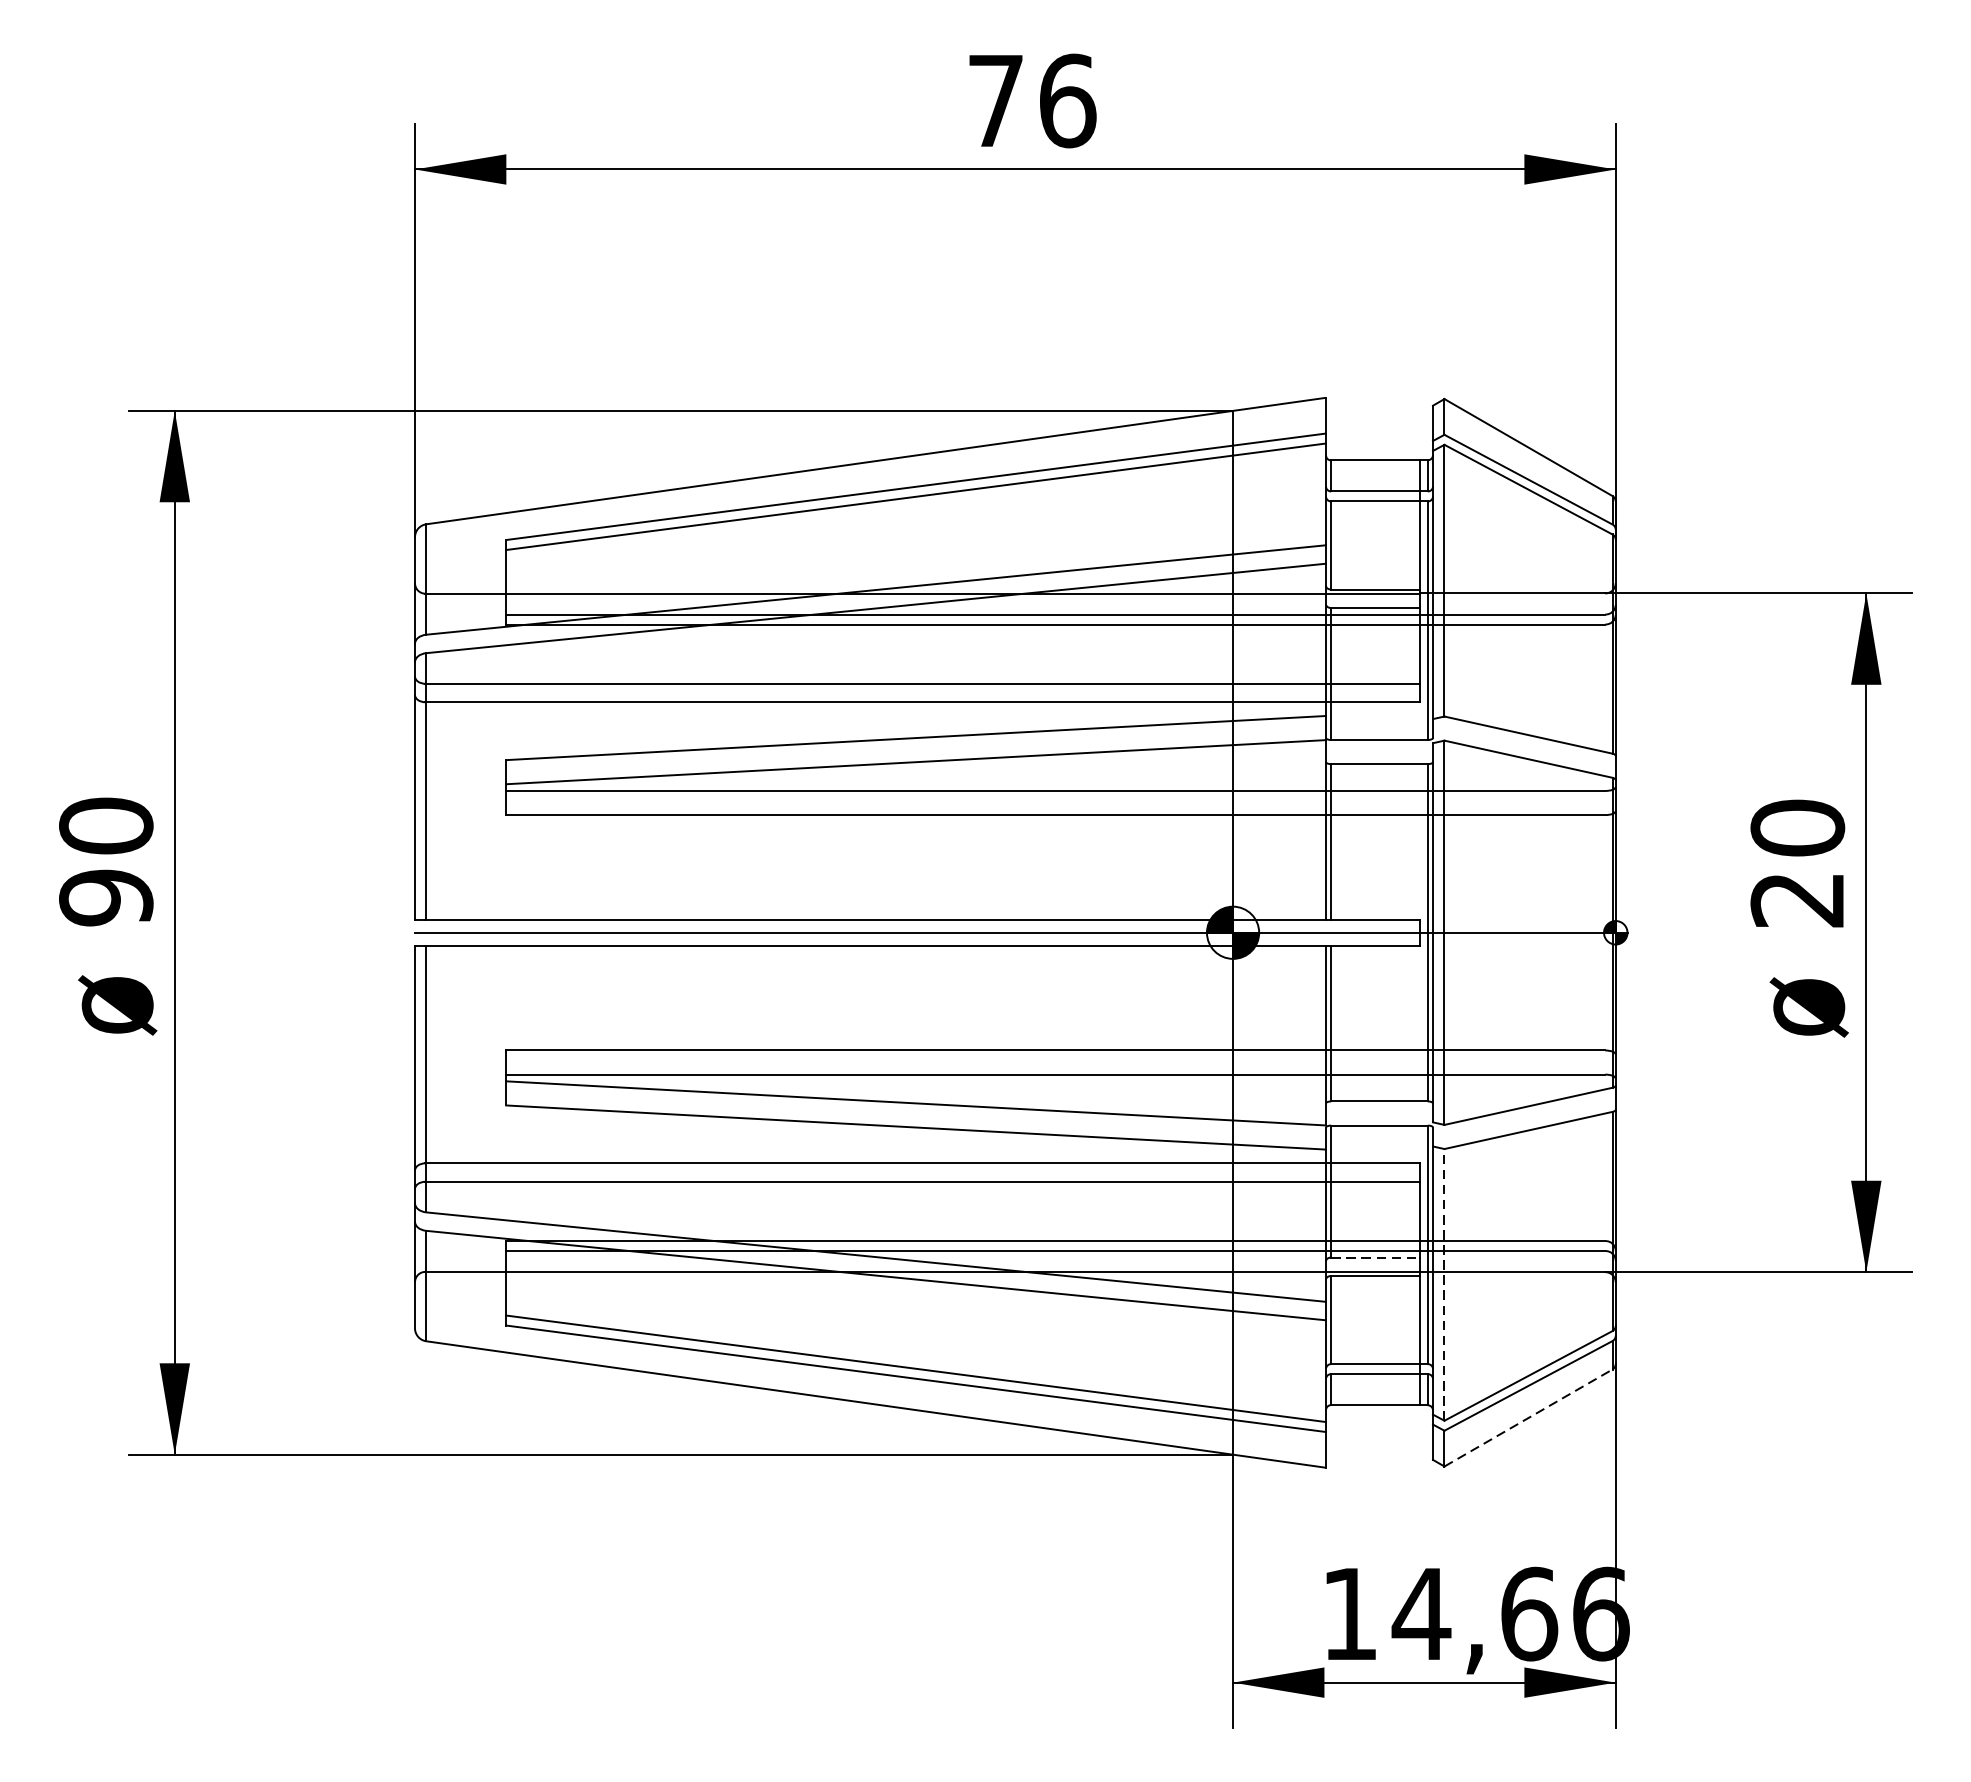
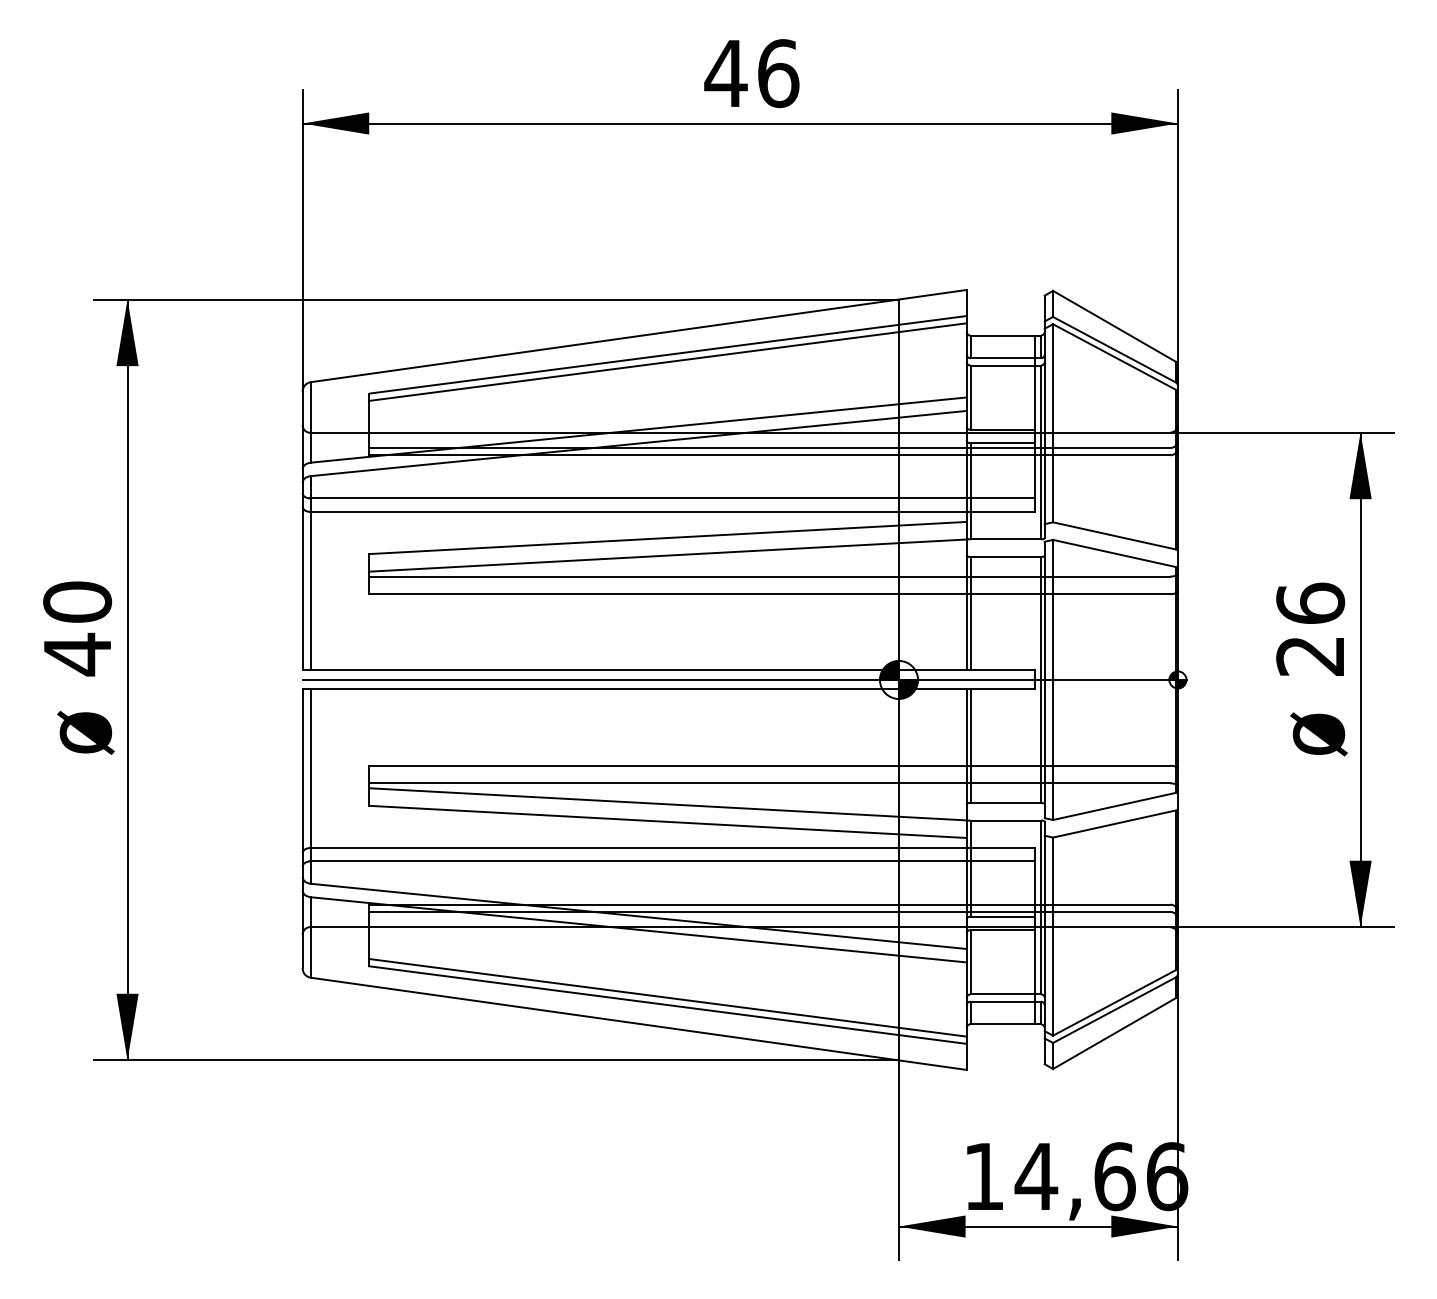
text: (995, 100) -> (725, 73), 76 -> 46
text: (1797, 827) -> (1310, 603), 20 -> 26
text: (106, 897) -> (77, 654), 90 -> 40
line: (1376, 1257) -> (1003, 916), dashed -> solid
line: (1445, 1284) -> (1053, 936), dashed -> solid
line: (1528, 1417) -> (1114, 1033), dashed -> solid

